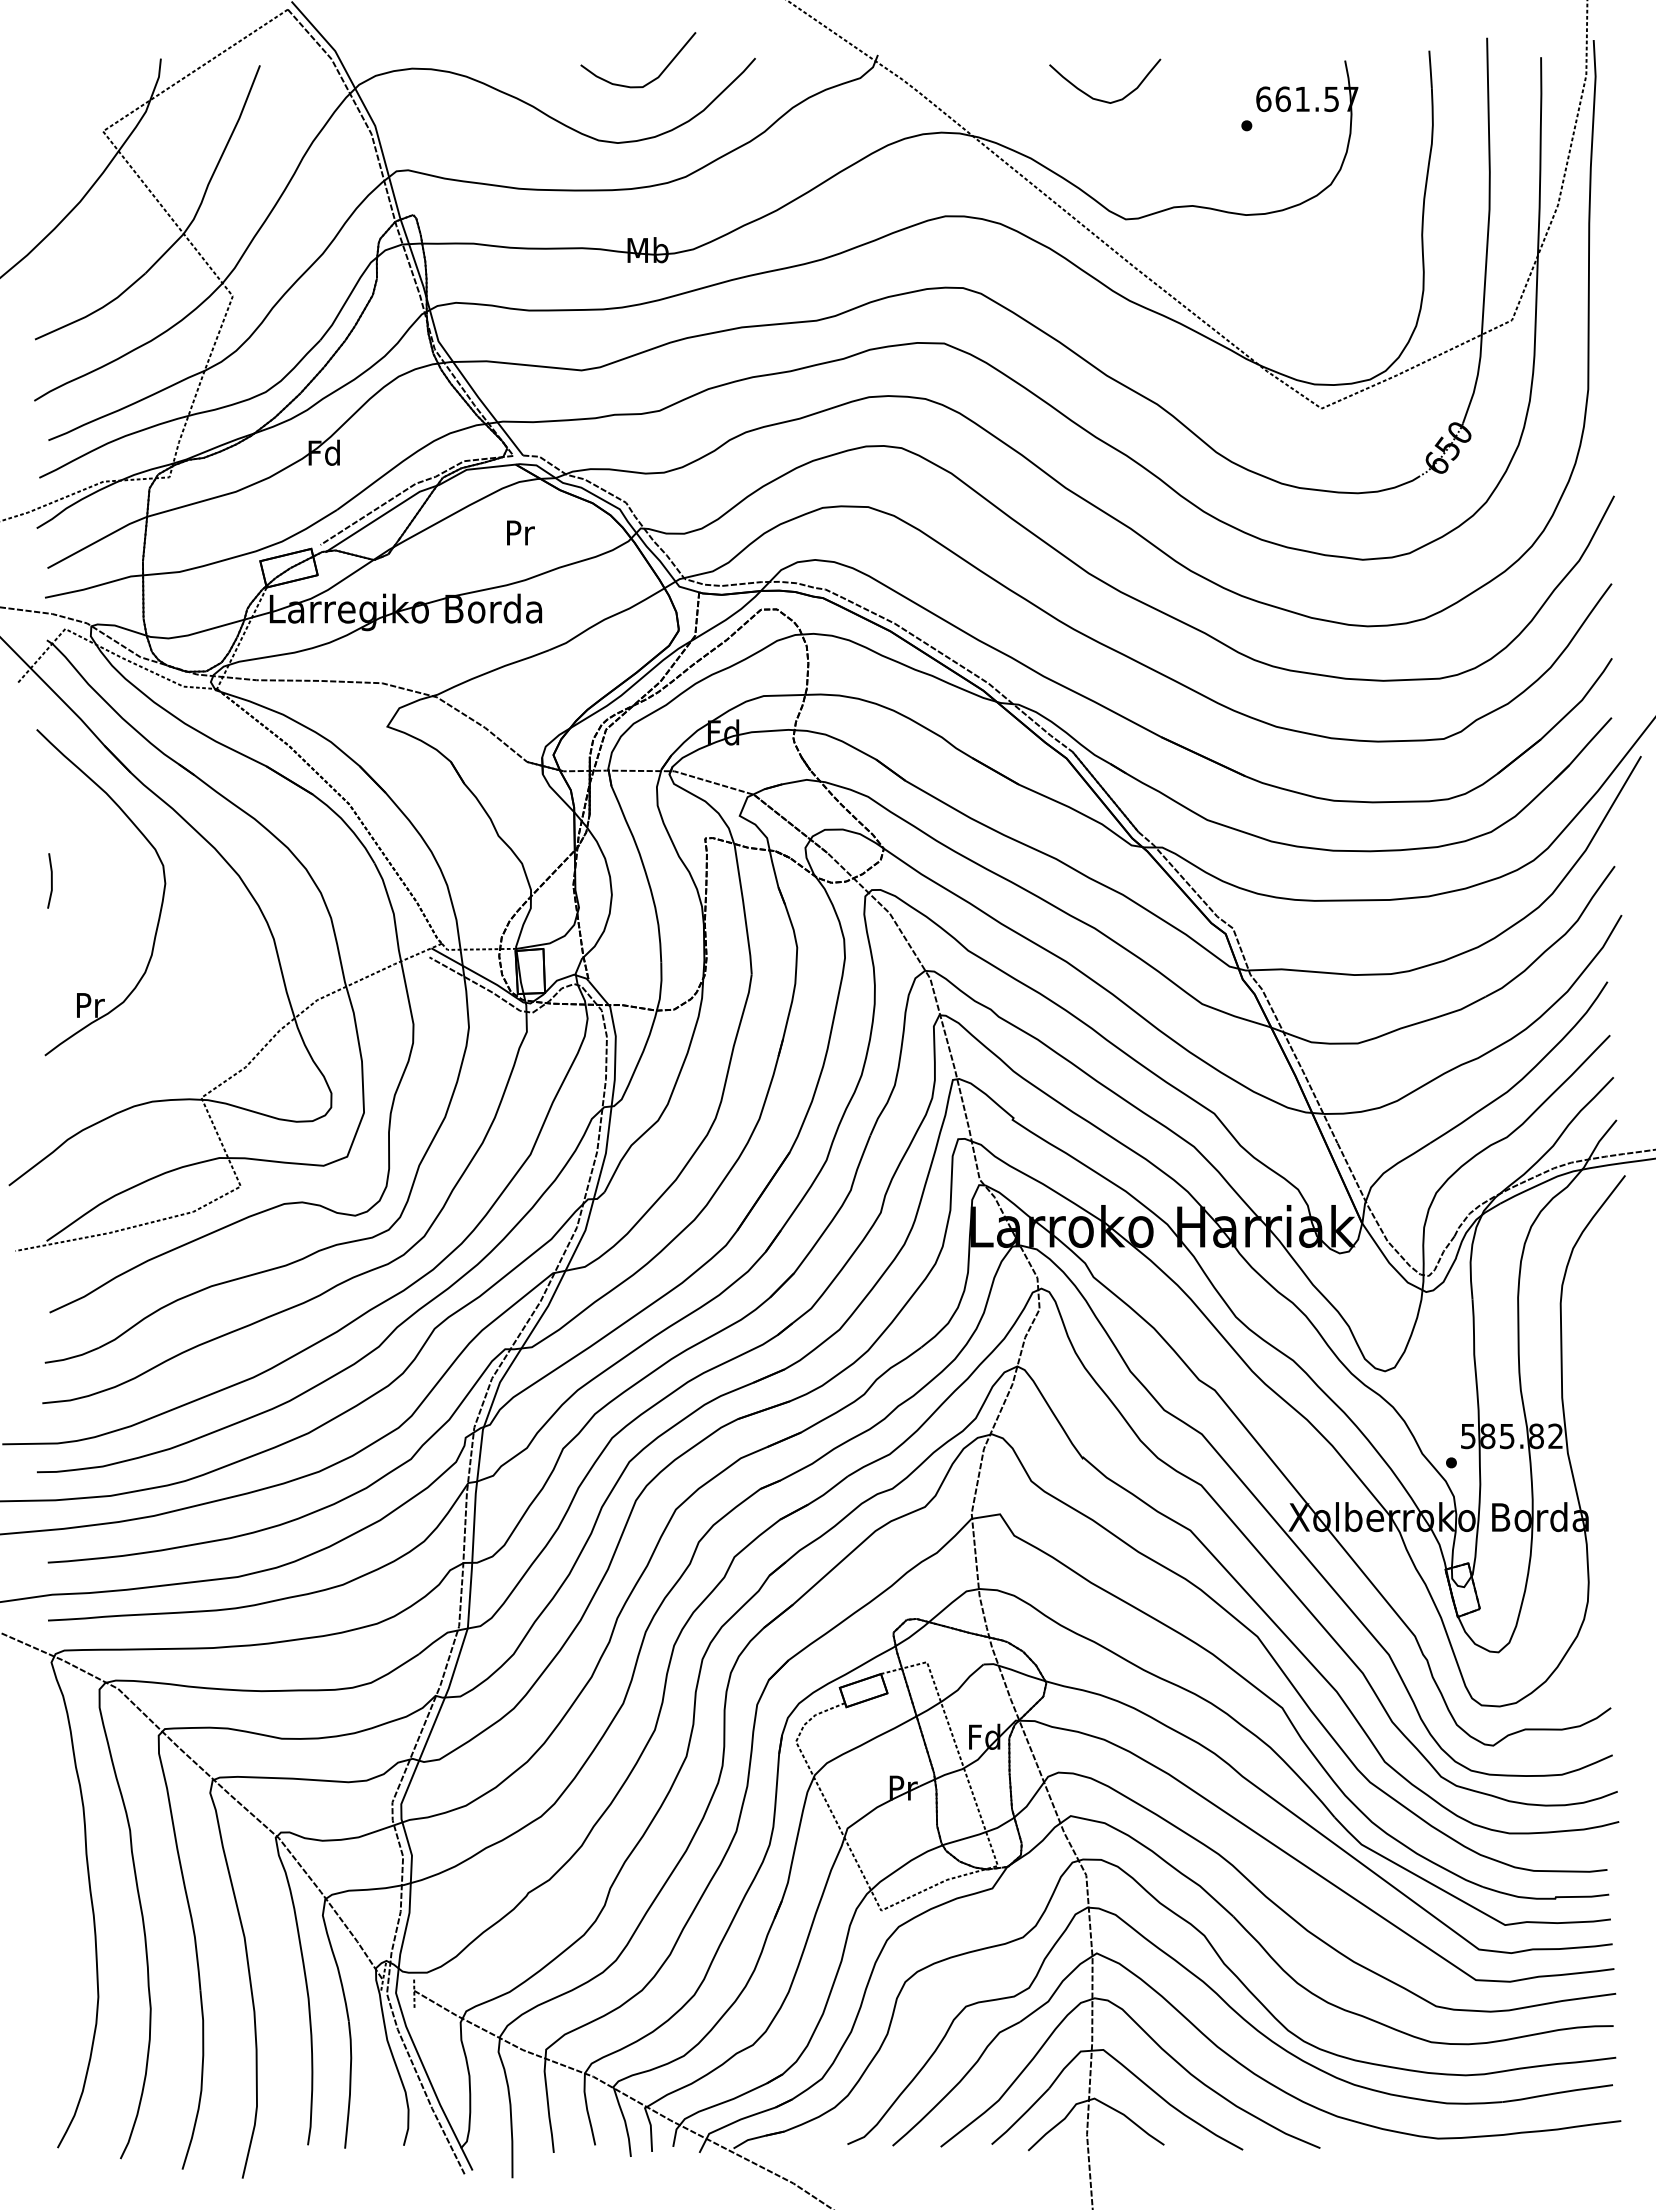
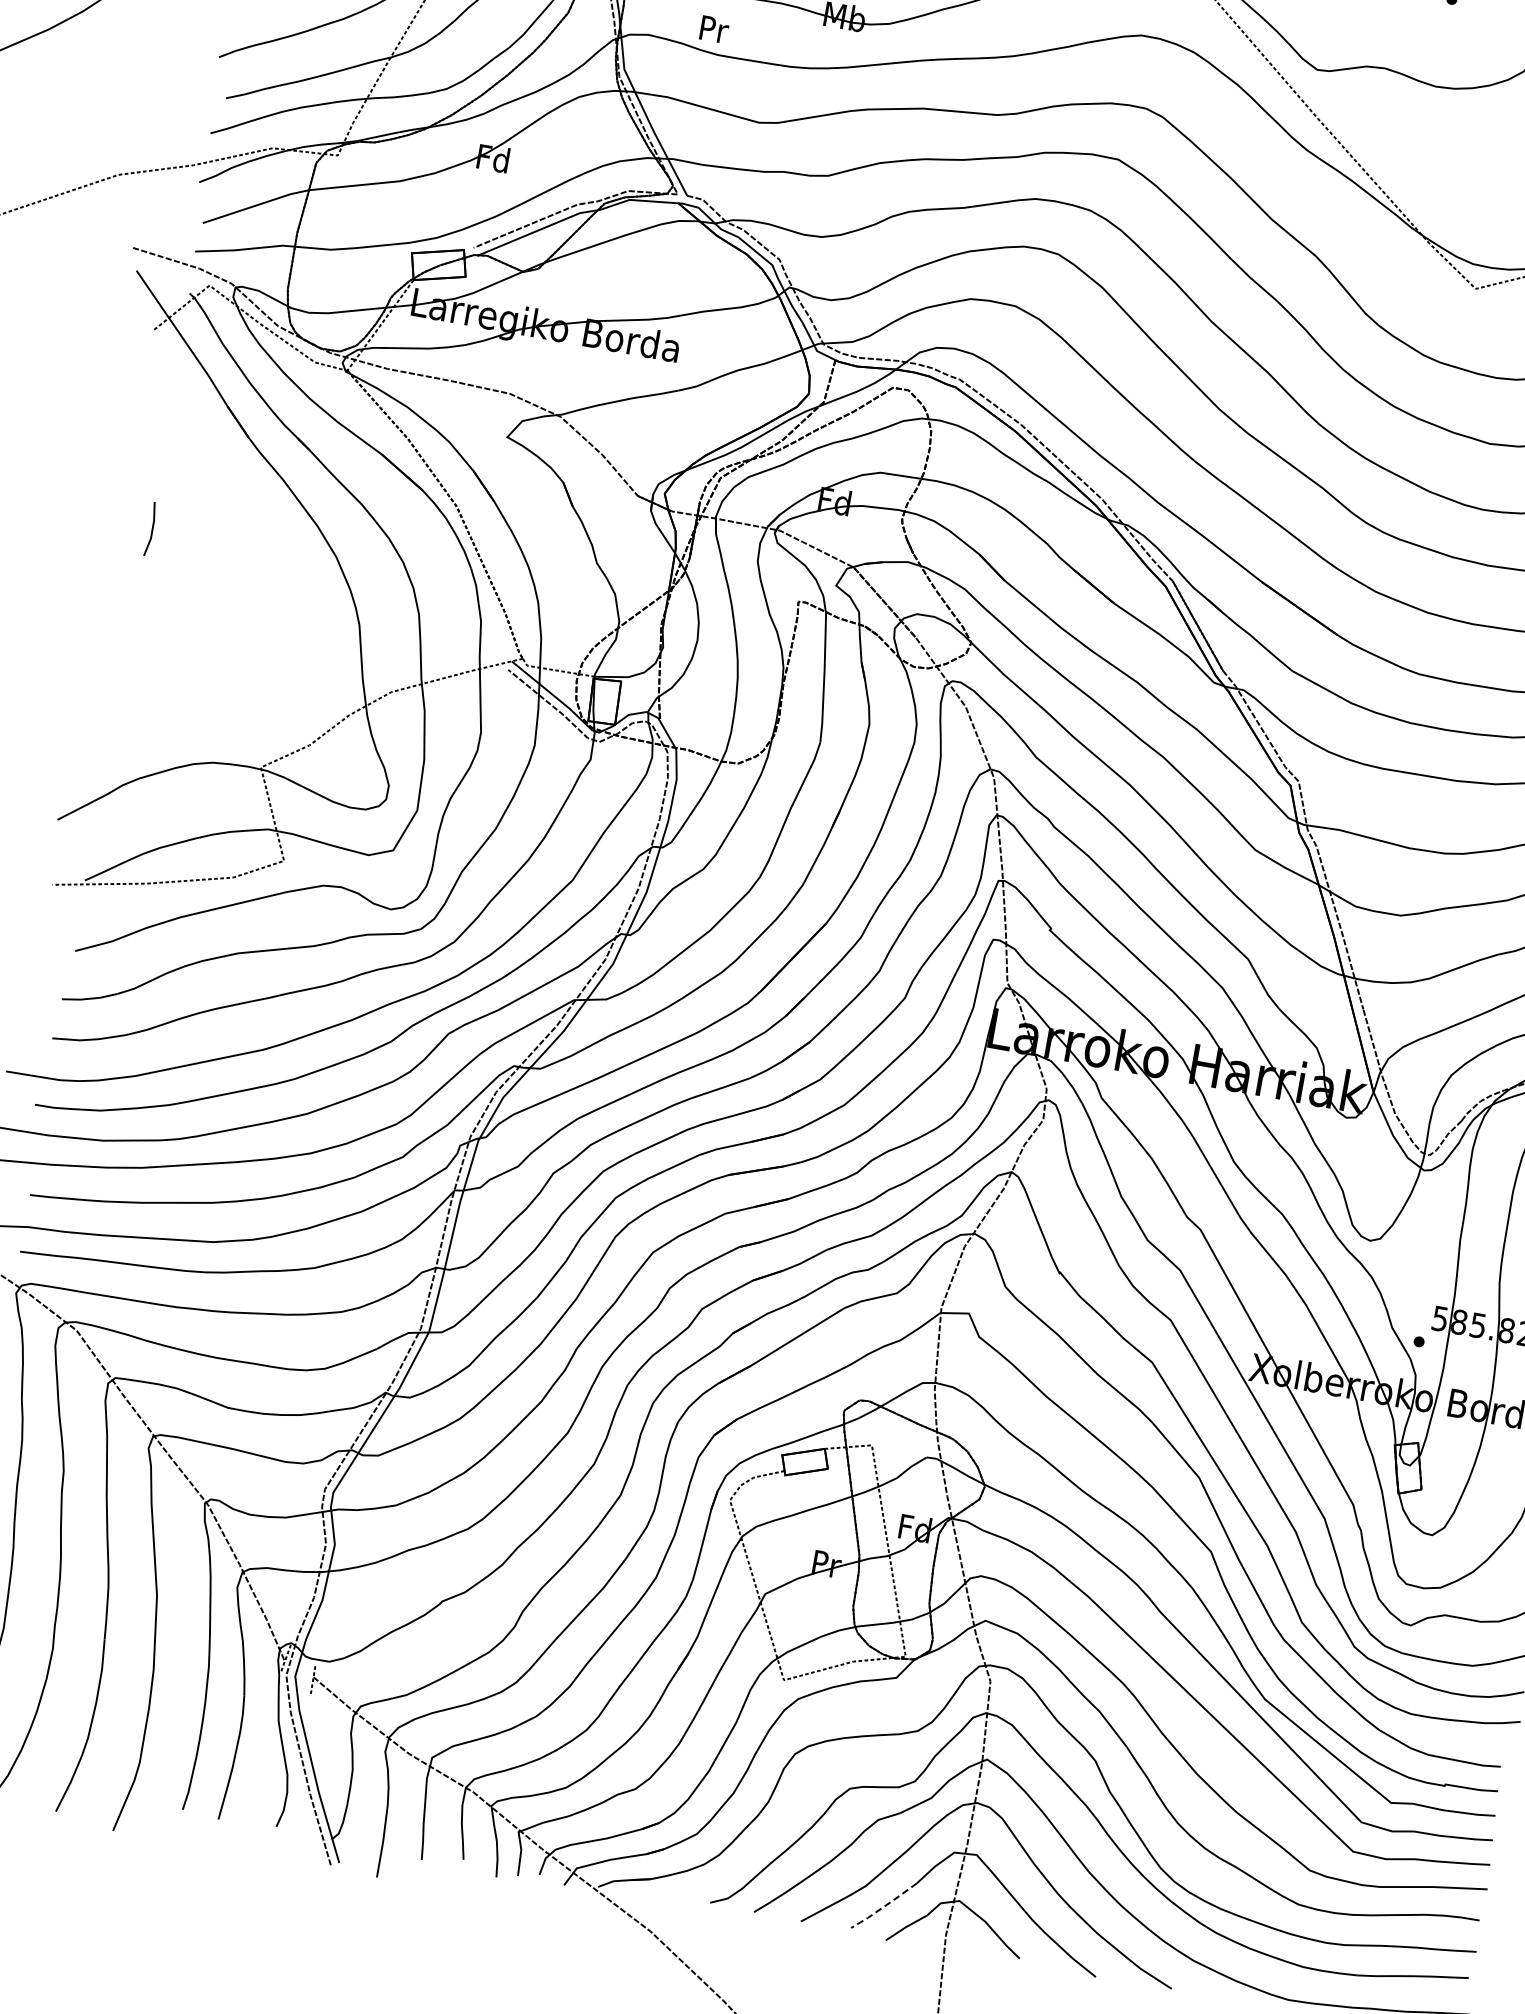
text: (520, 532) -> (714, 29), moved
part: (160, 906) -> (254, 573), removed
line: (1021, 2117) -> (884, 1906), solid -> dashed

